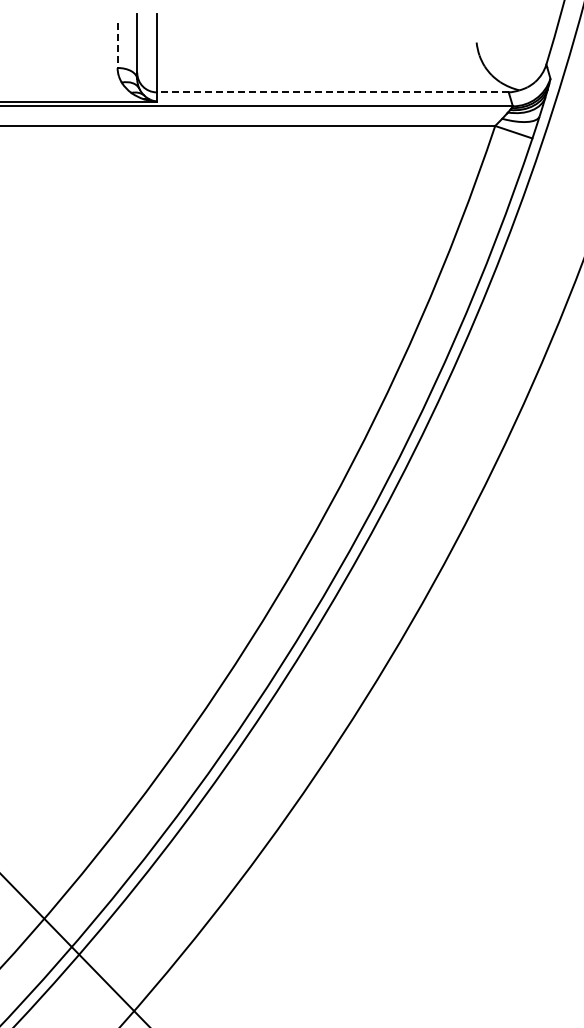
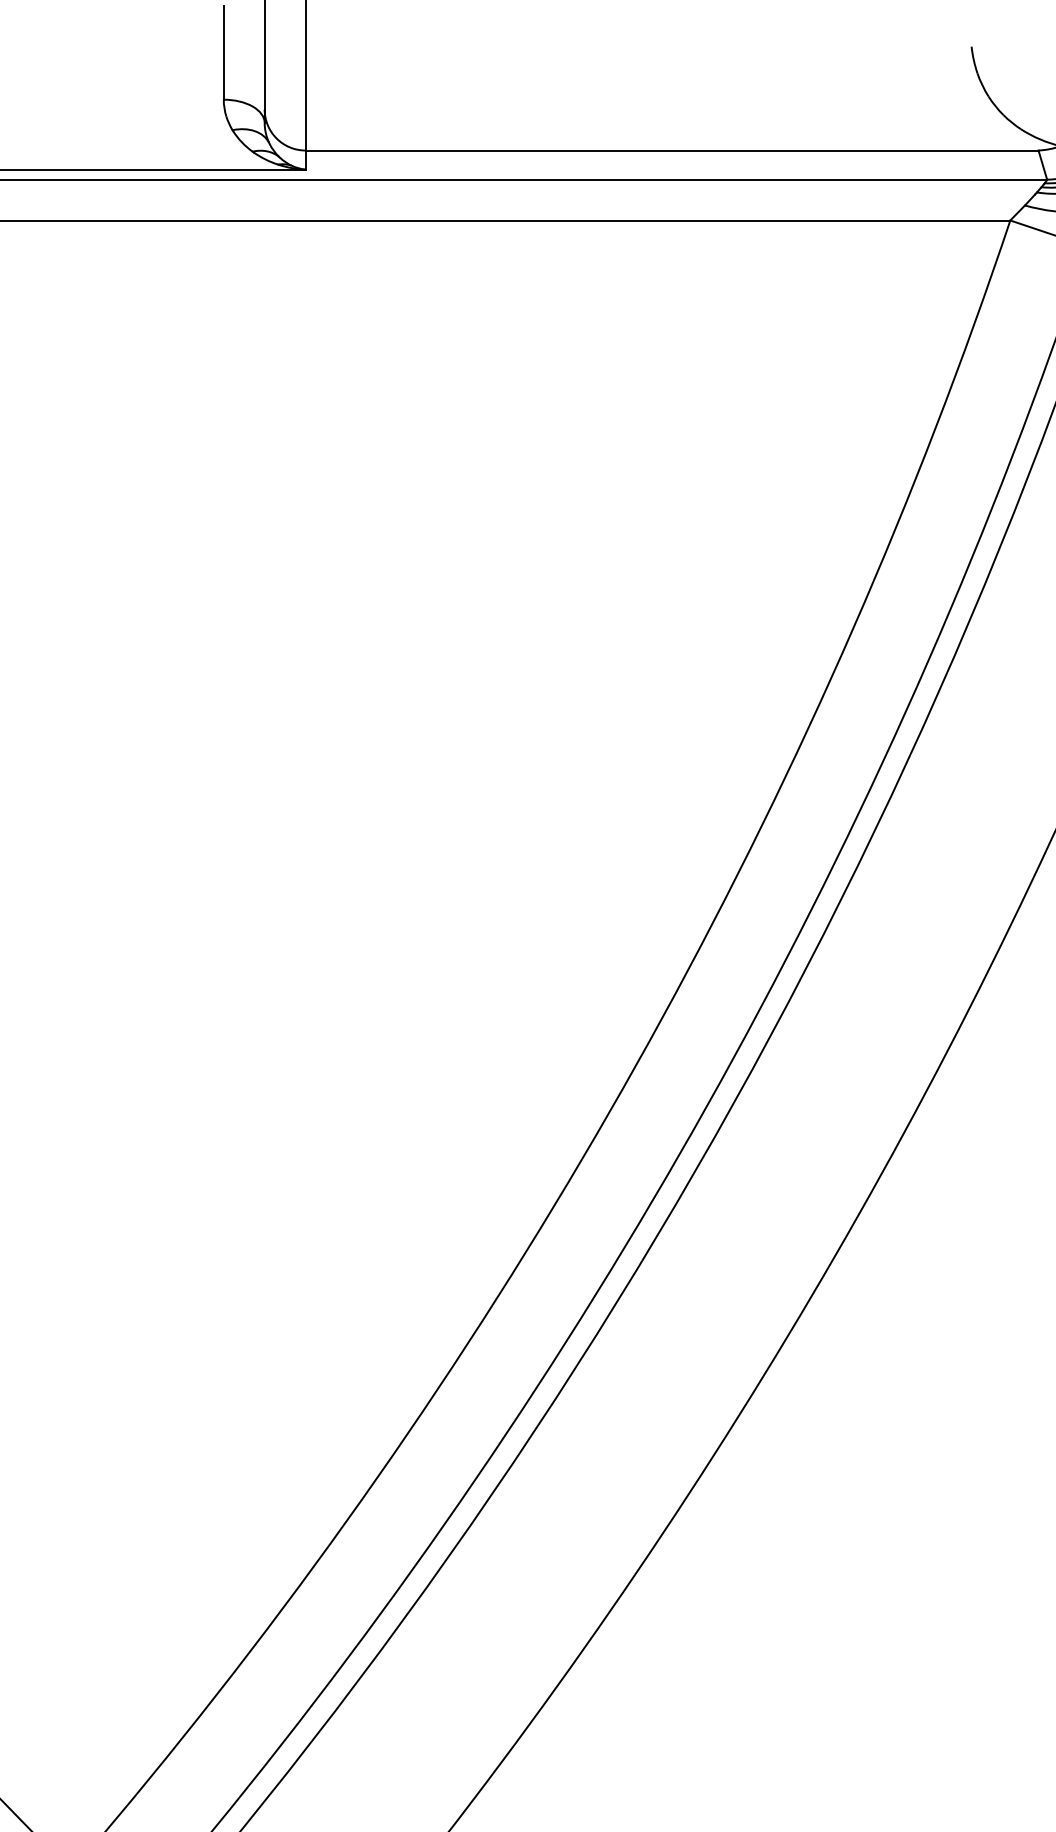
line: (117, 46) -> (223, 54), dashed -> solid
line: (332, 92) -> (671, 150), dashed -> solid

